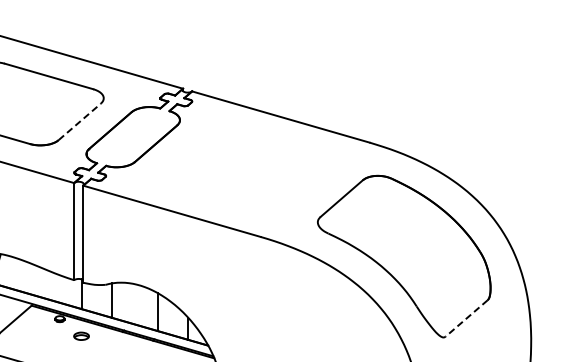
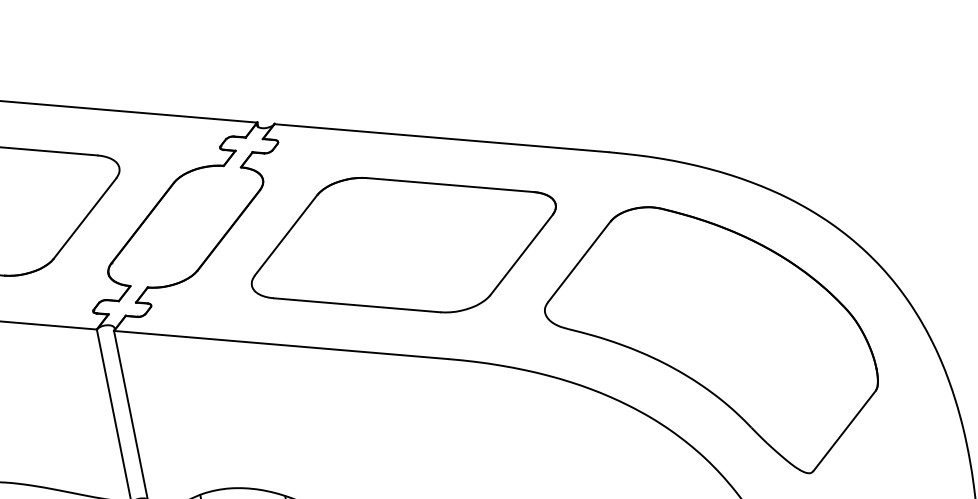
line: (79, 121) -> (84, 217), dashed -> solid
part: (248, 170) -> (403, 245), added
line: (466, 318) -> (844, 431), dashed -> solid

